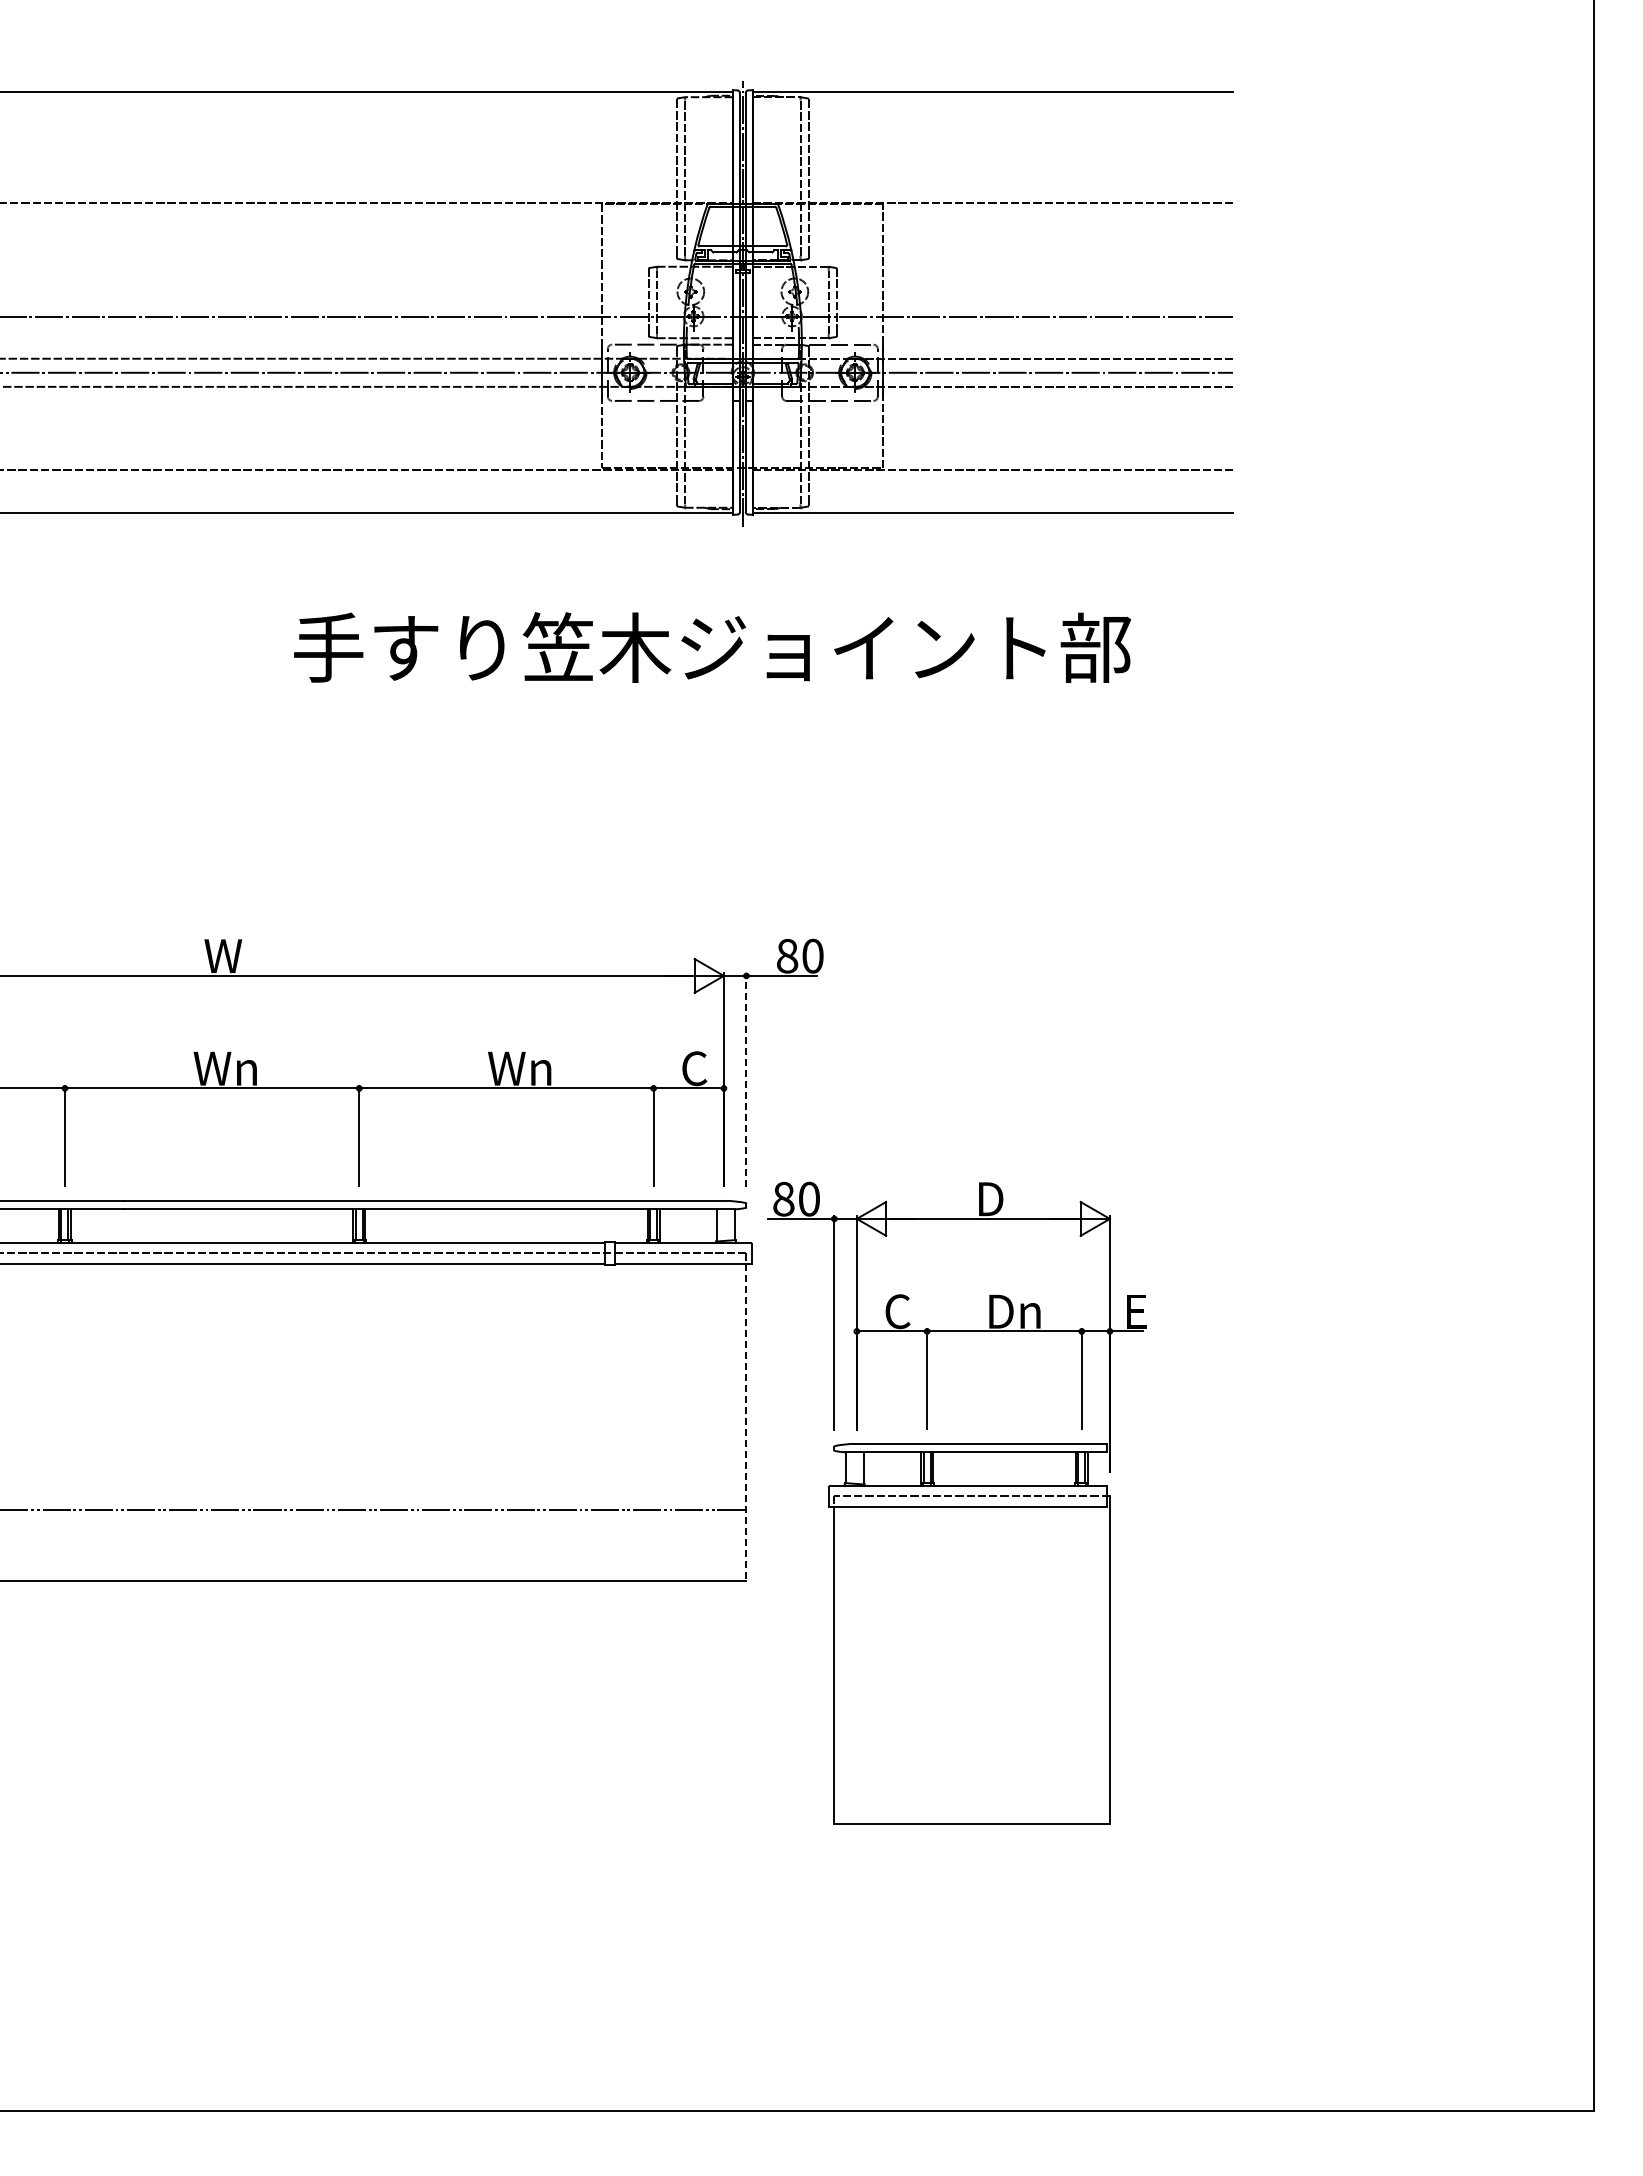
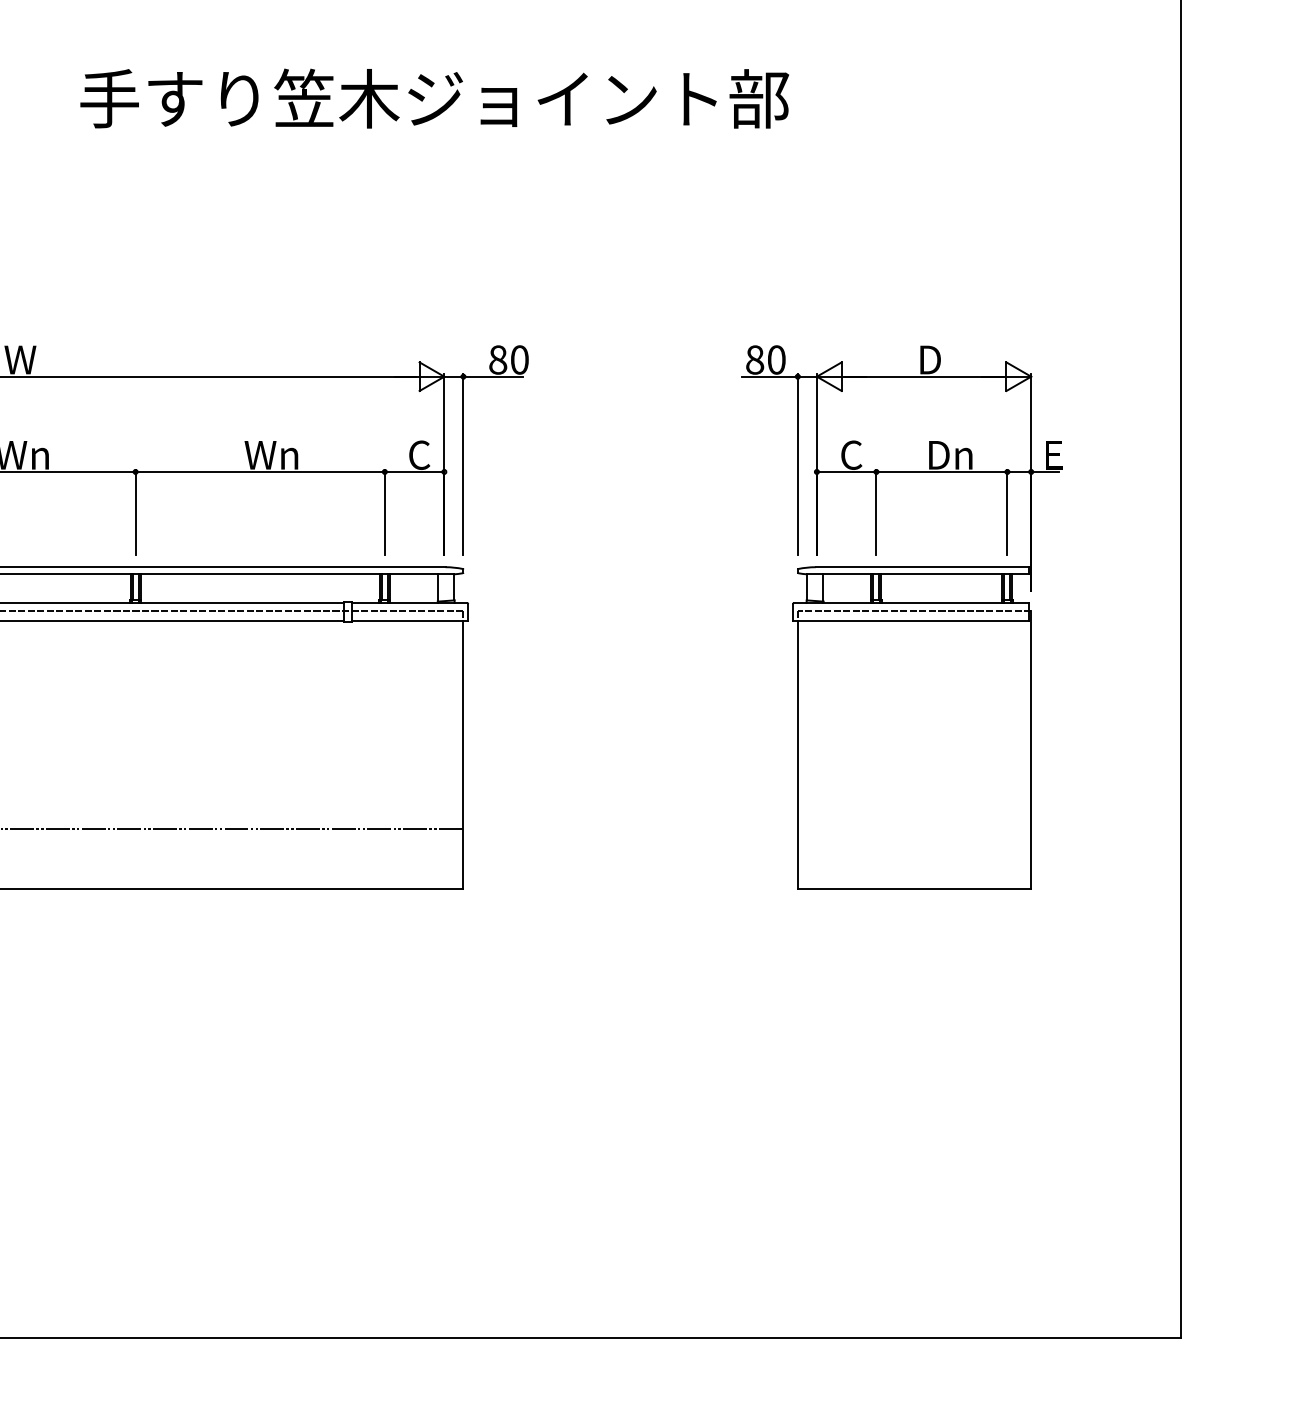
line: (746, 1079) -> (463, 464), dashed -> solid
line: (746, 1422) -> (463, 754), dashed -> solid
part: (956, 1502) -> (901, 616), moved

